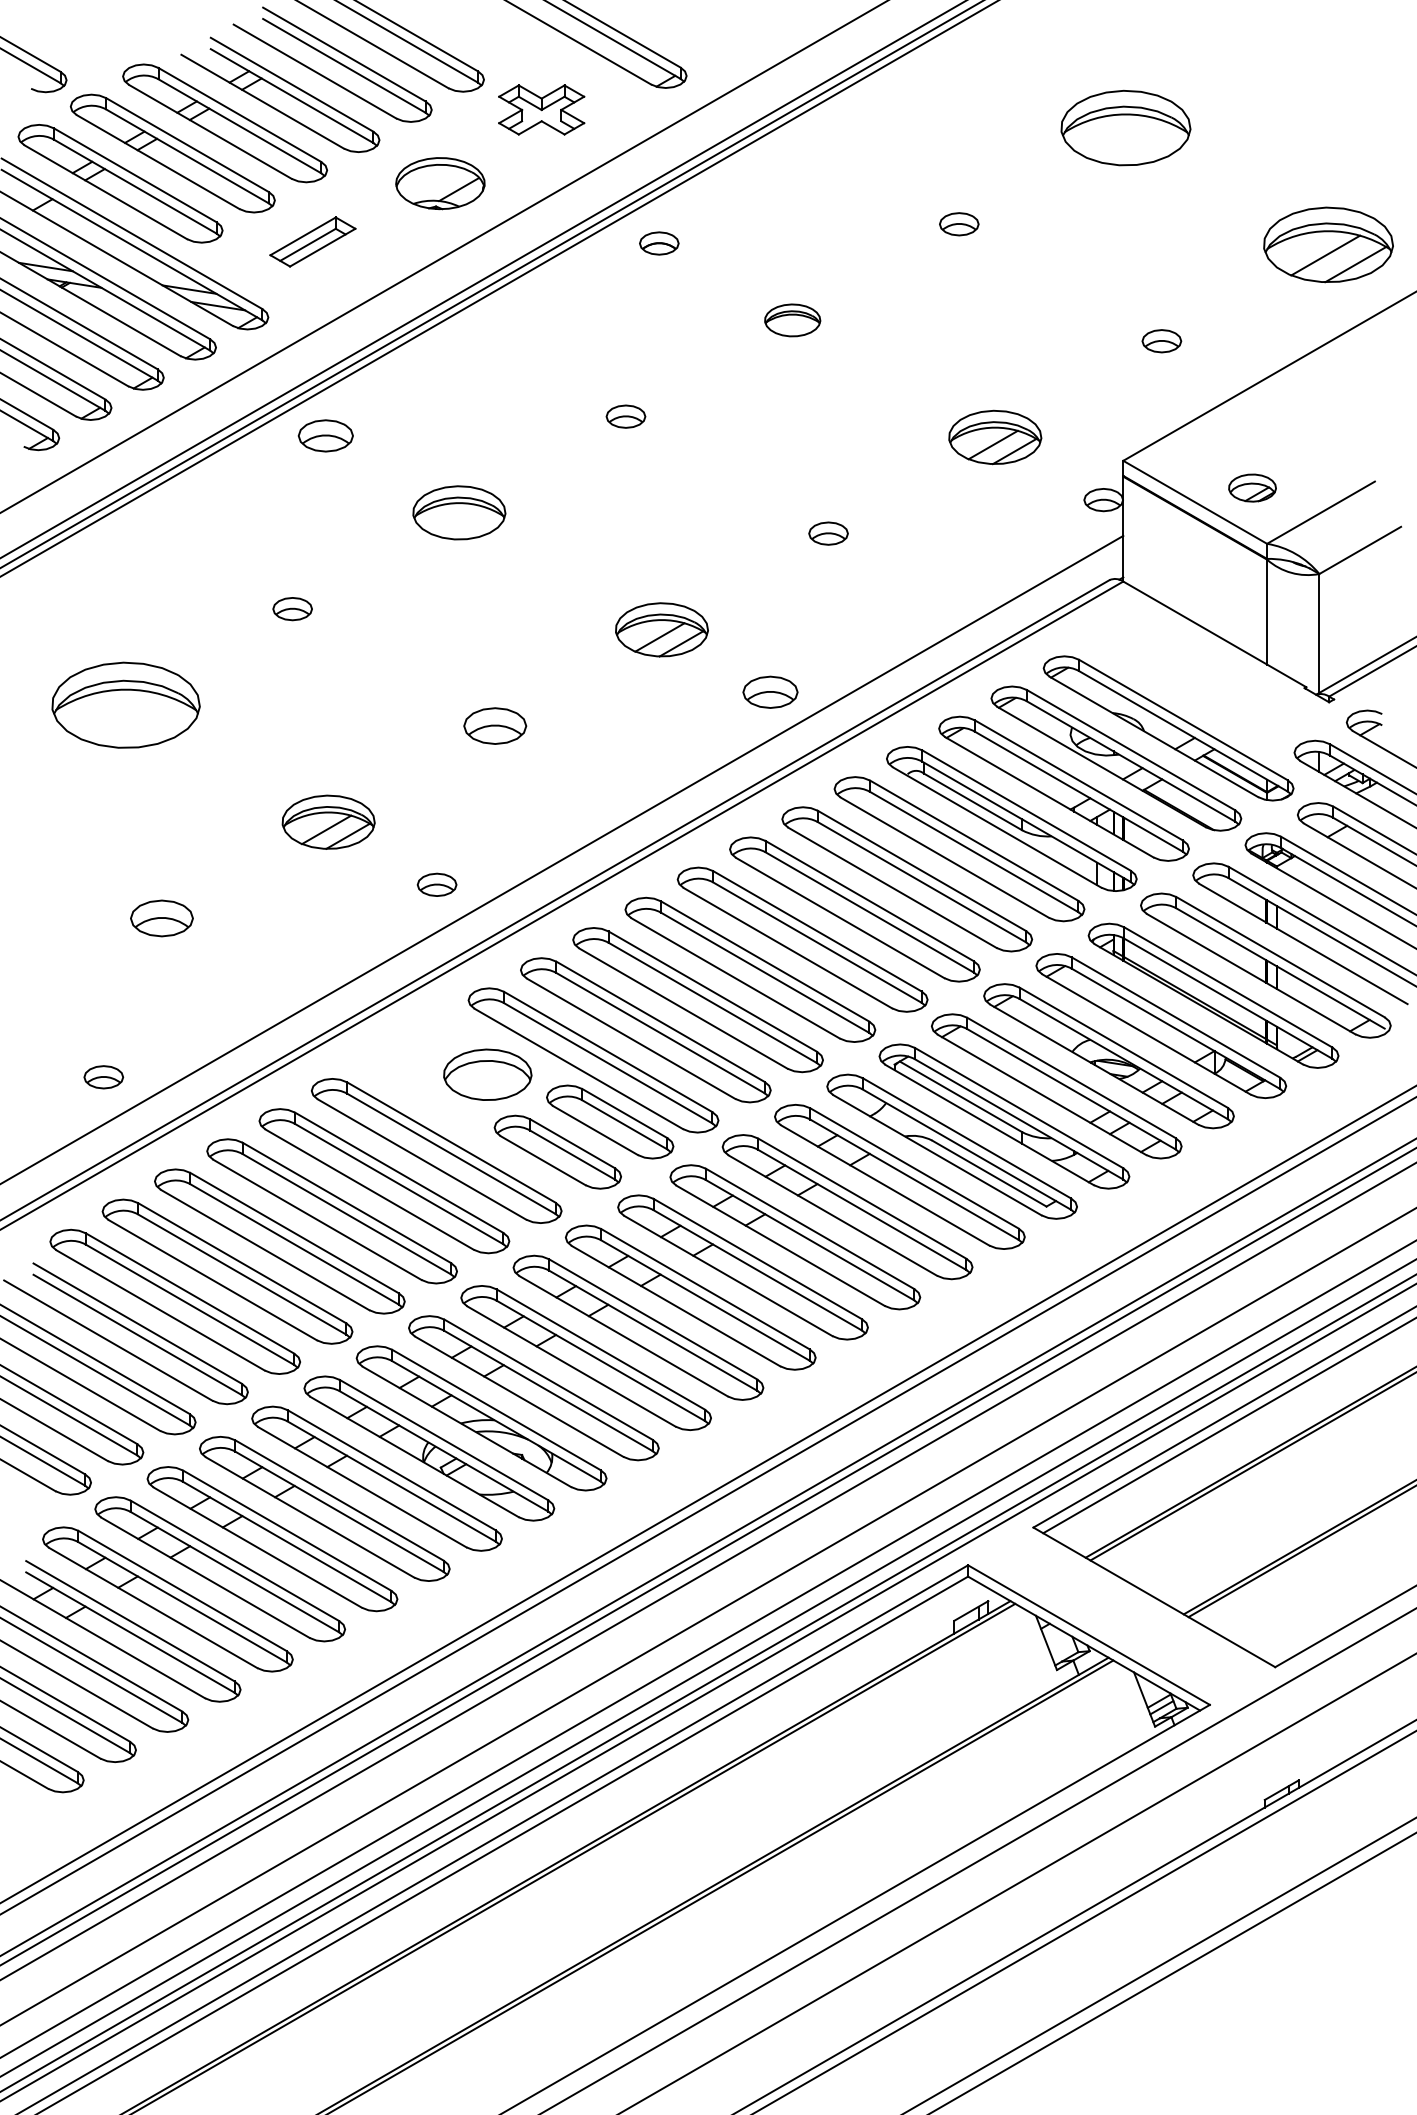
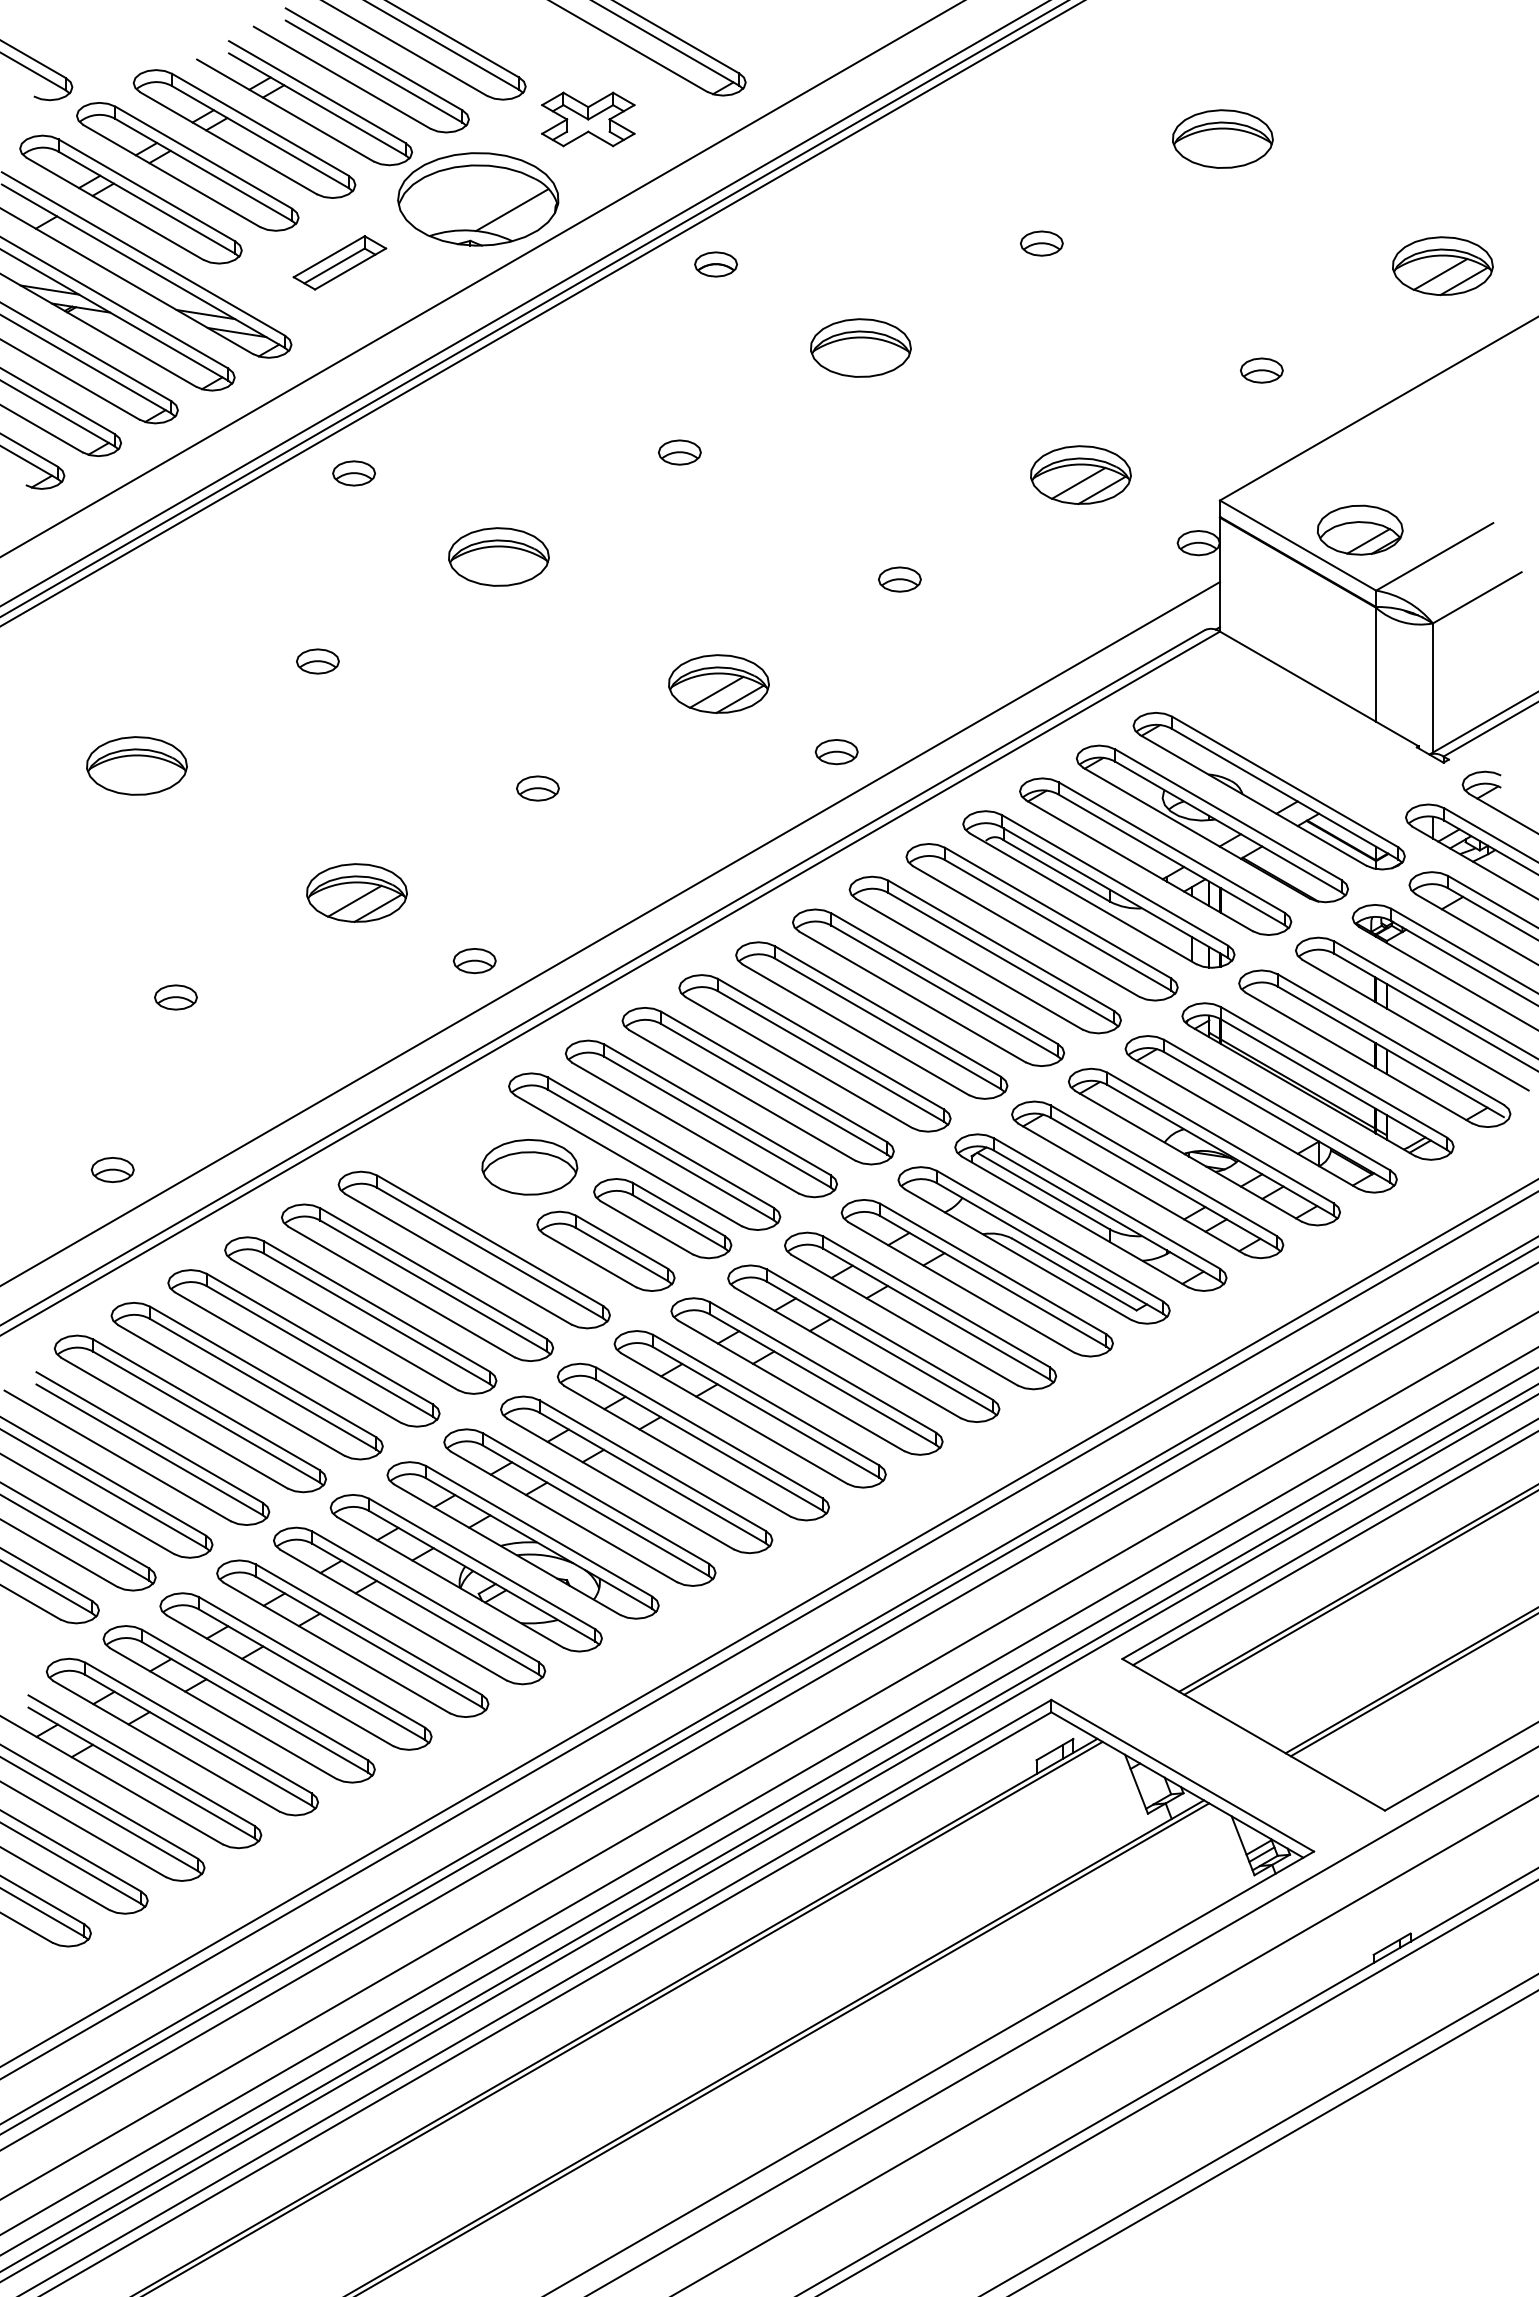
part: (1125, 127) -> (1222, 138), size x0.71
part: (440, 183) -> (478, 199), size x1.67
part: (1328, 245) -> (1442, 266), size x0.71
part: (792, 319) -> (860, 347), size x1.67
part: (326, 435) -> (354, 473), size x0.71
part: (1252, 487) -> (1360, 529), size x1.67
part: (770, 692) -> (836, 752), size x0.71
part: (125, 704) -> (136, 765), size x0.62
part: (494, 726) -> (537, 788), size x0.62
part: (161, 918) -> (175, 997), size x0.62

